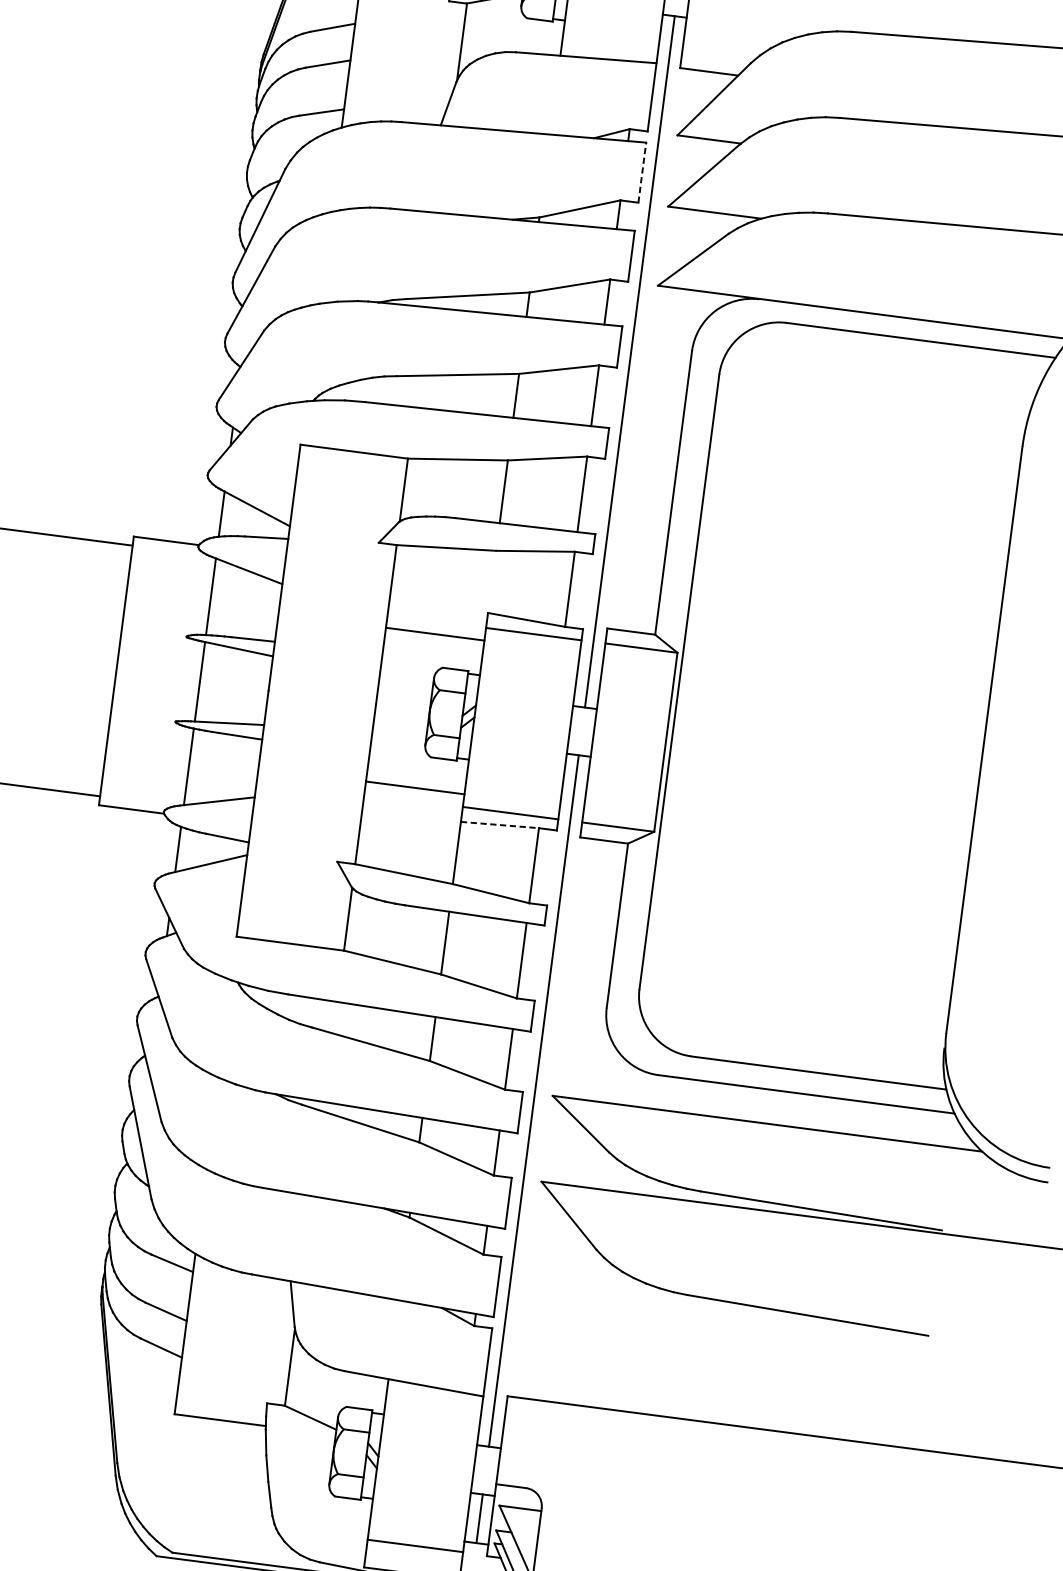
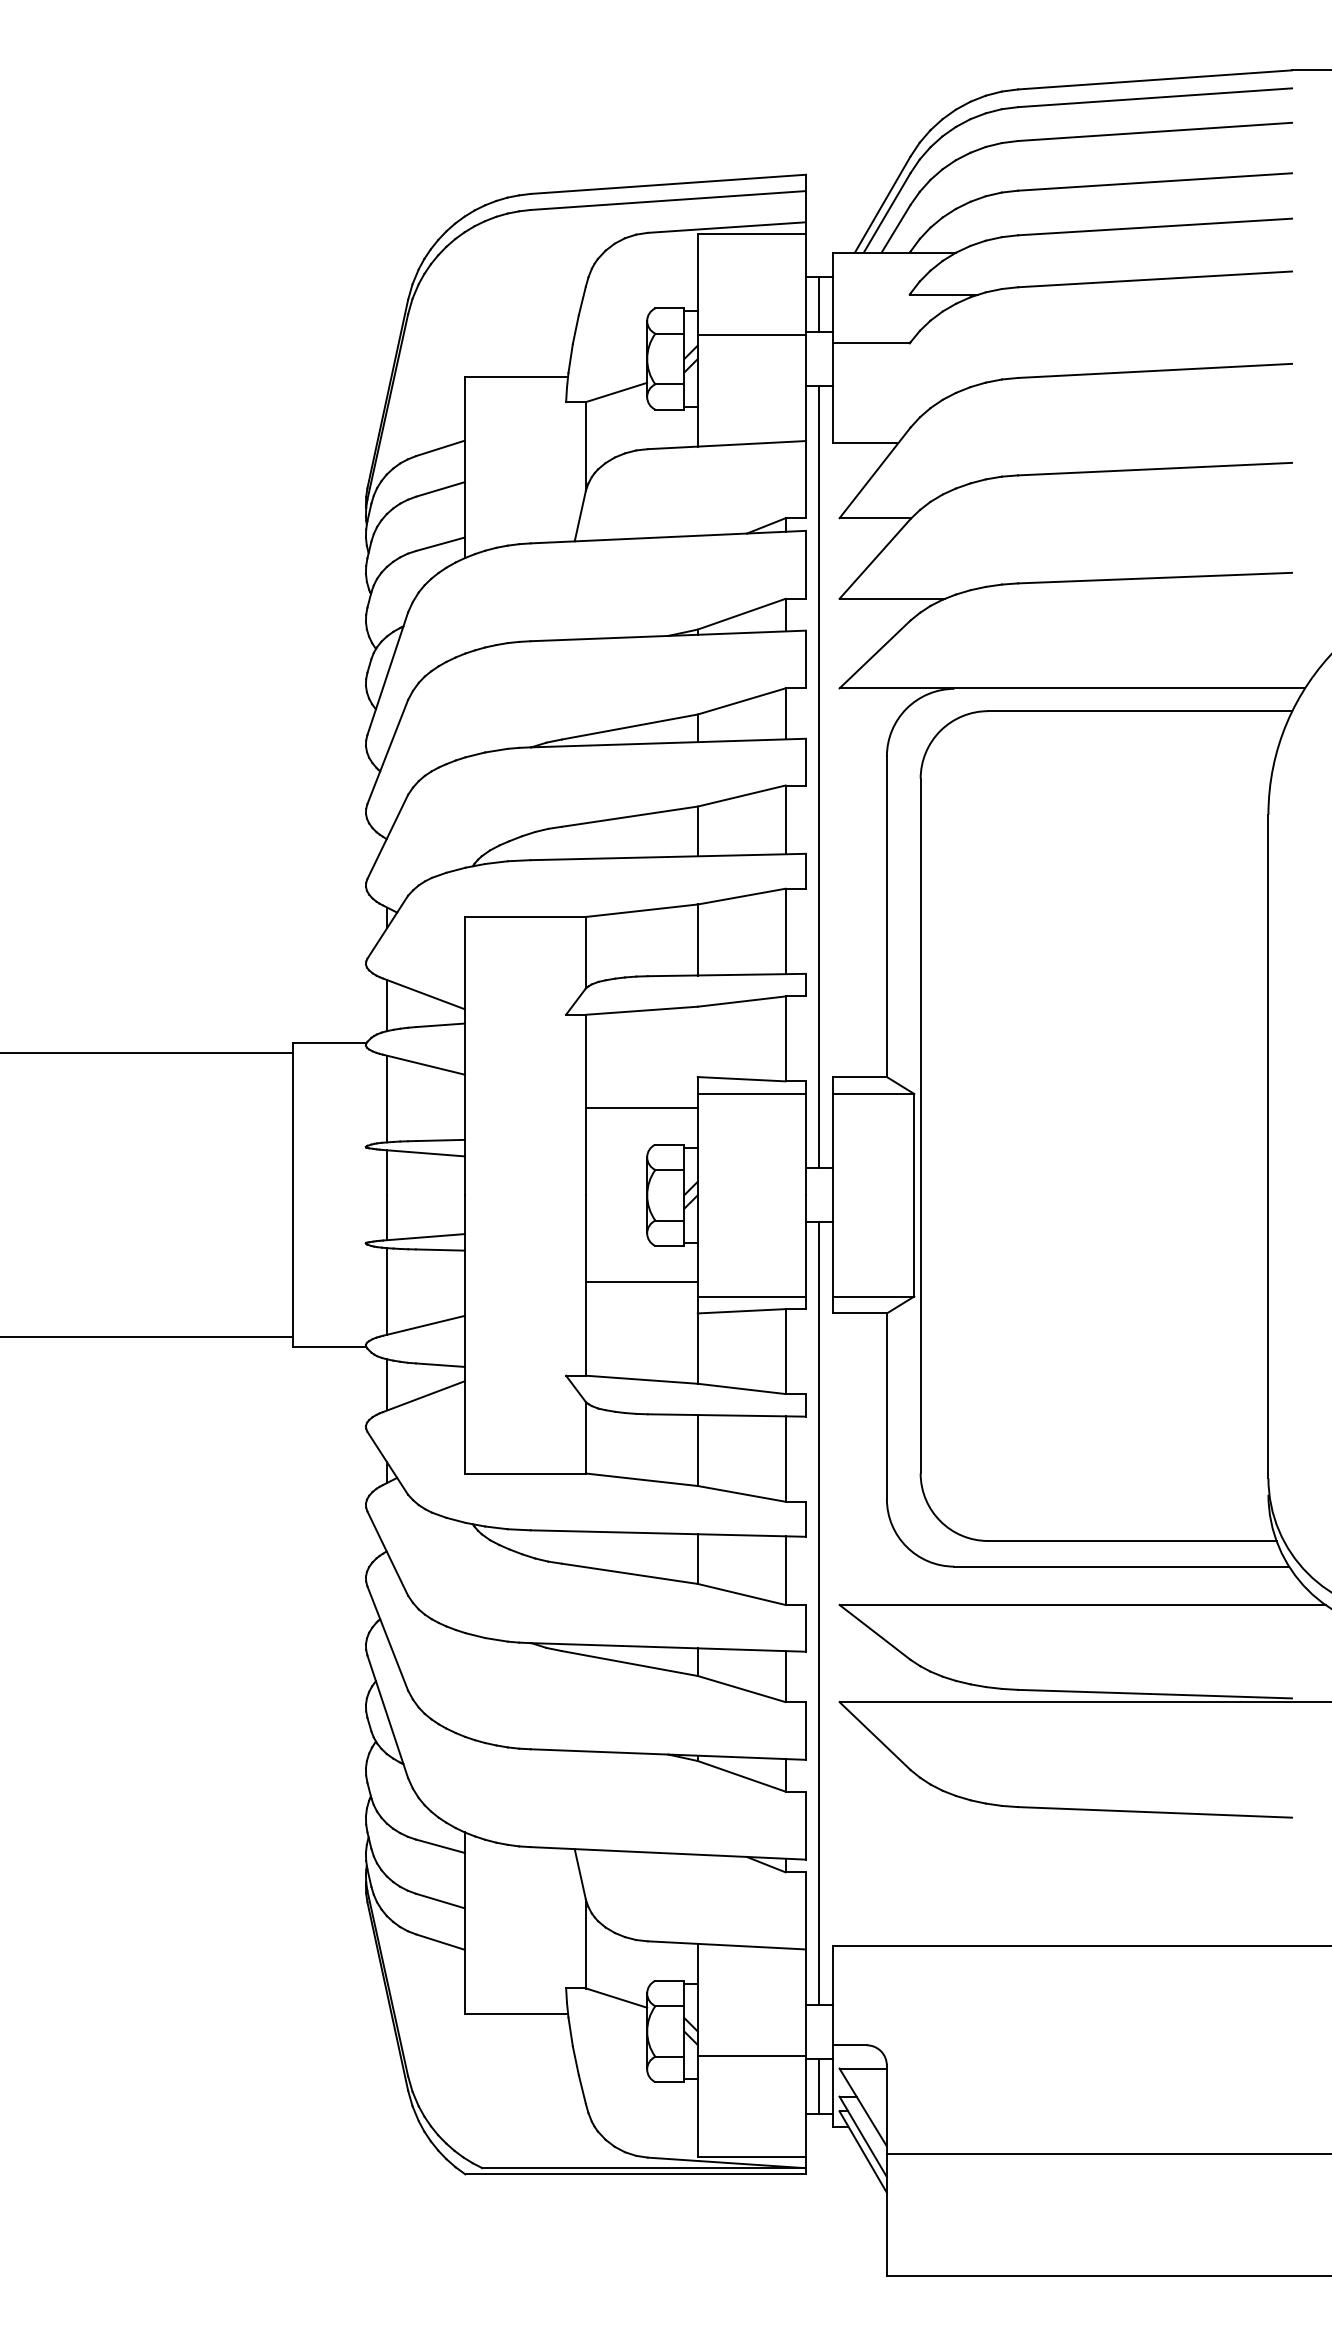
line: (642, 172) -> (805, 564), dashed -> solid
line: (499, 825) -> (741, 1311), dashed -> solid
line: (415, 1545) -> (751, 2055), moved

